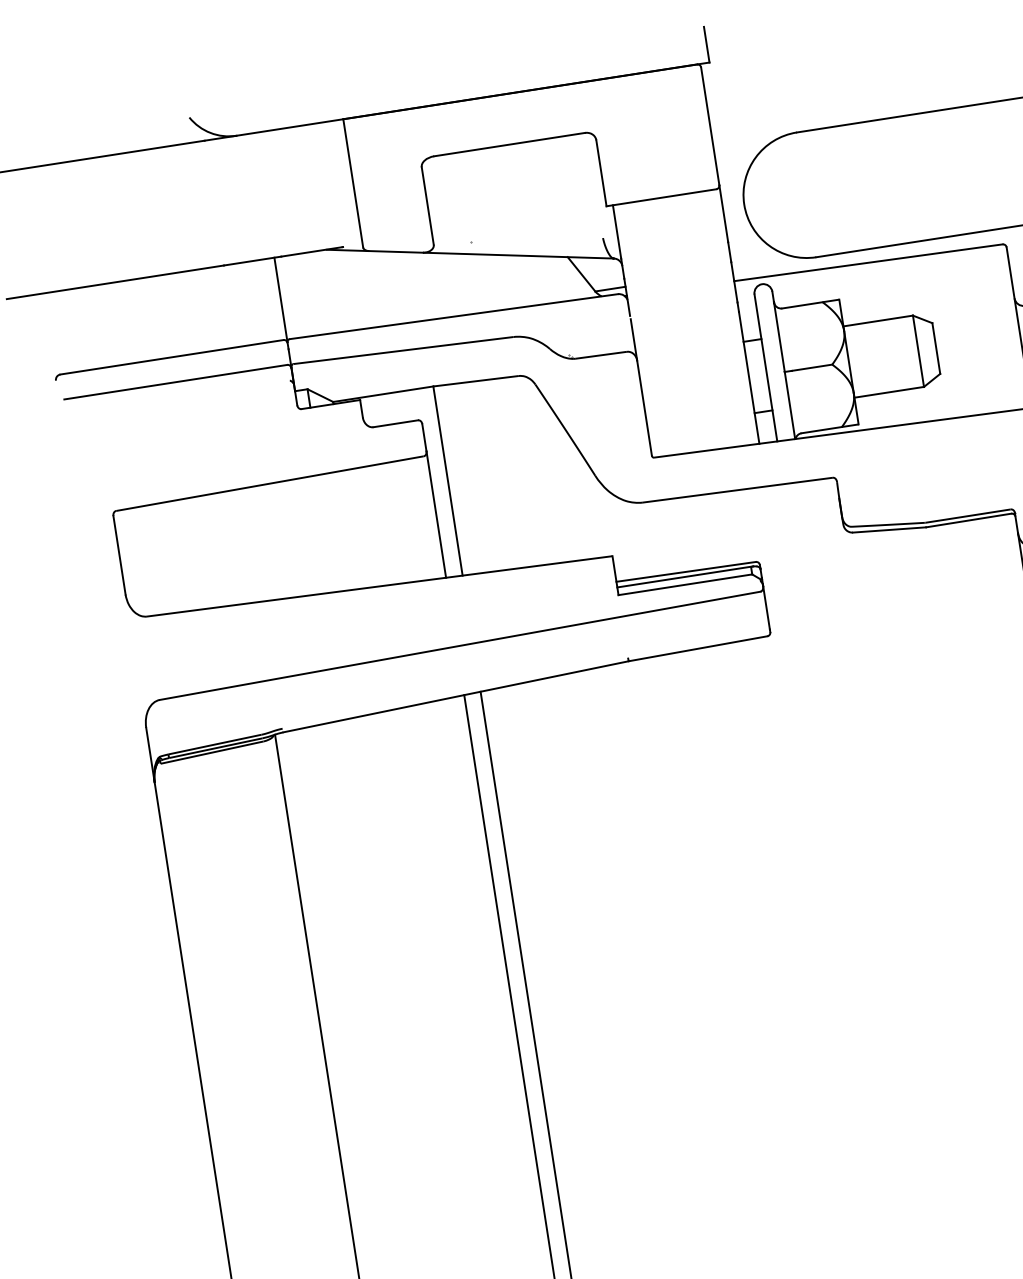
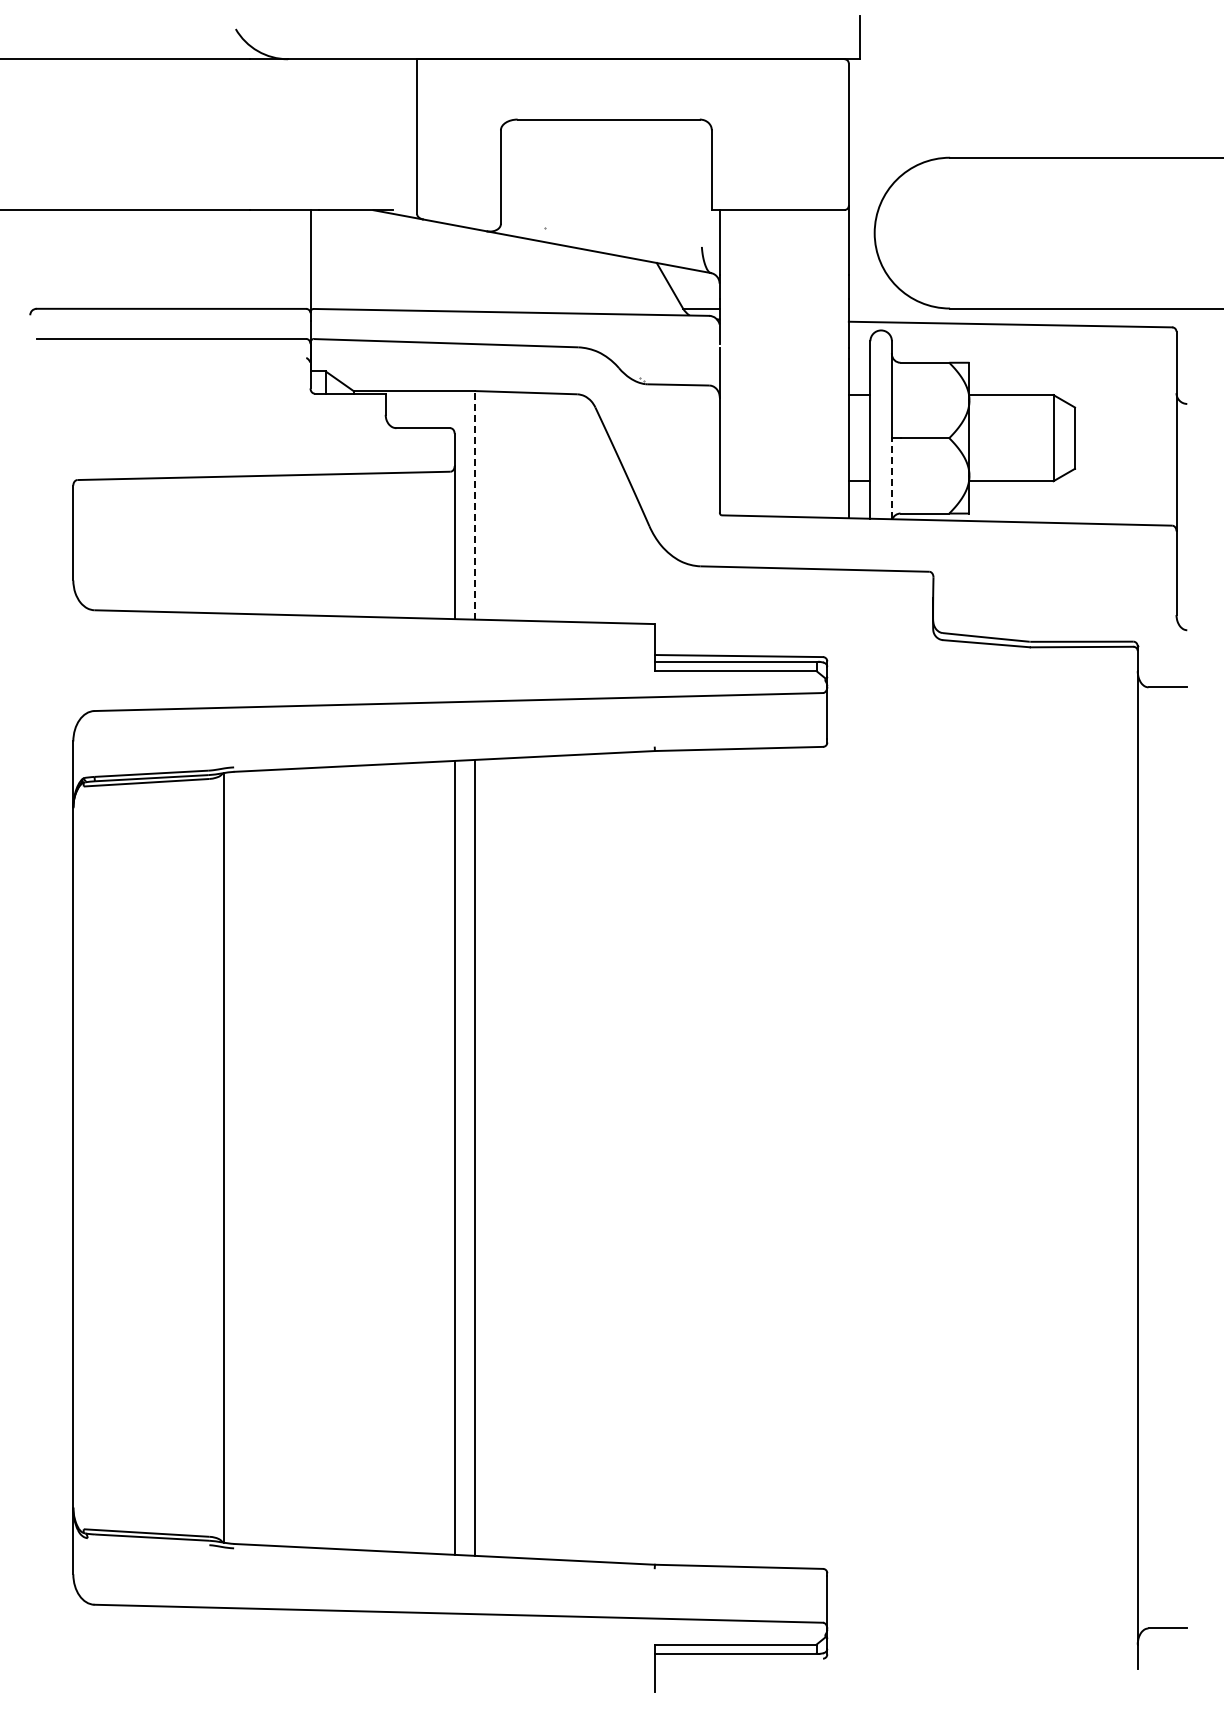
line: (789, 405) -> (891, 478), solid -> dashed
line: (447, 480) -> (474, 504), solid -> dashed

